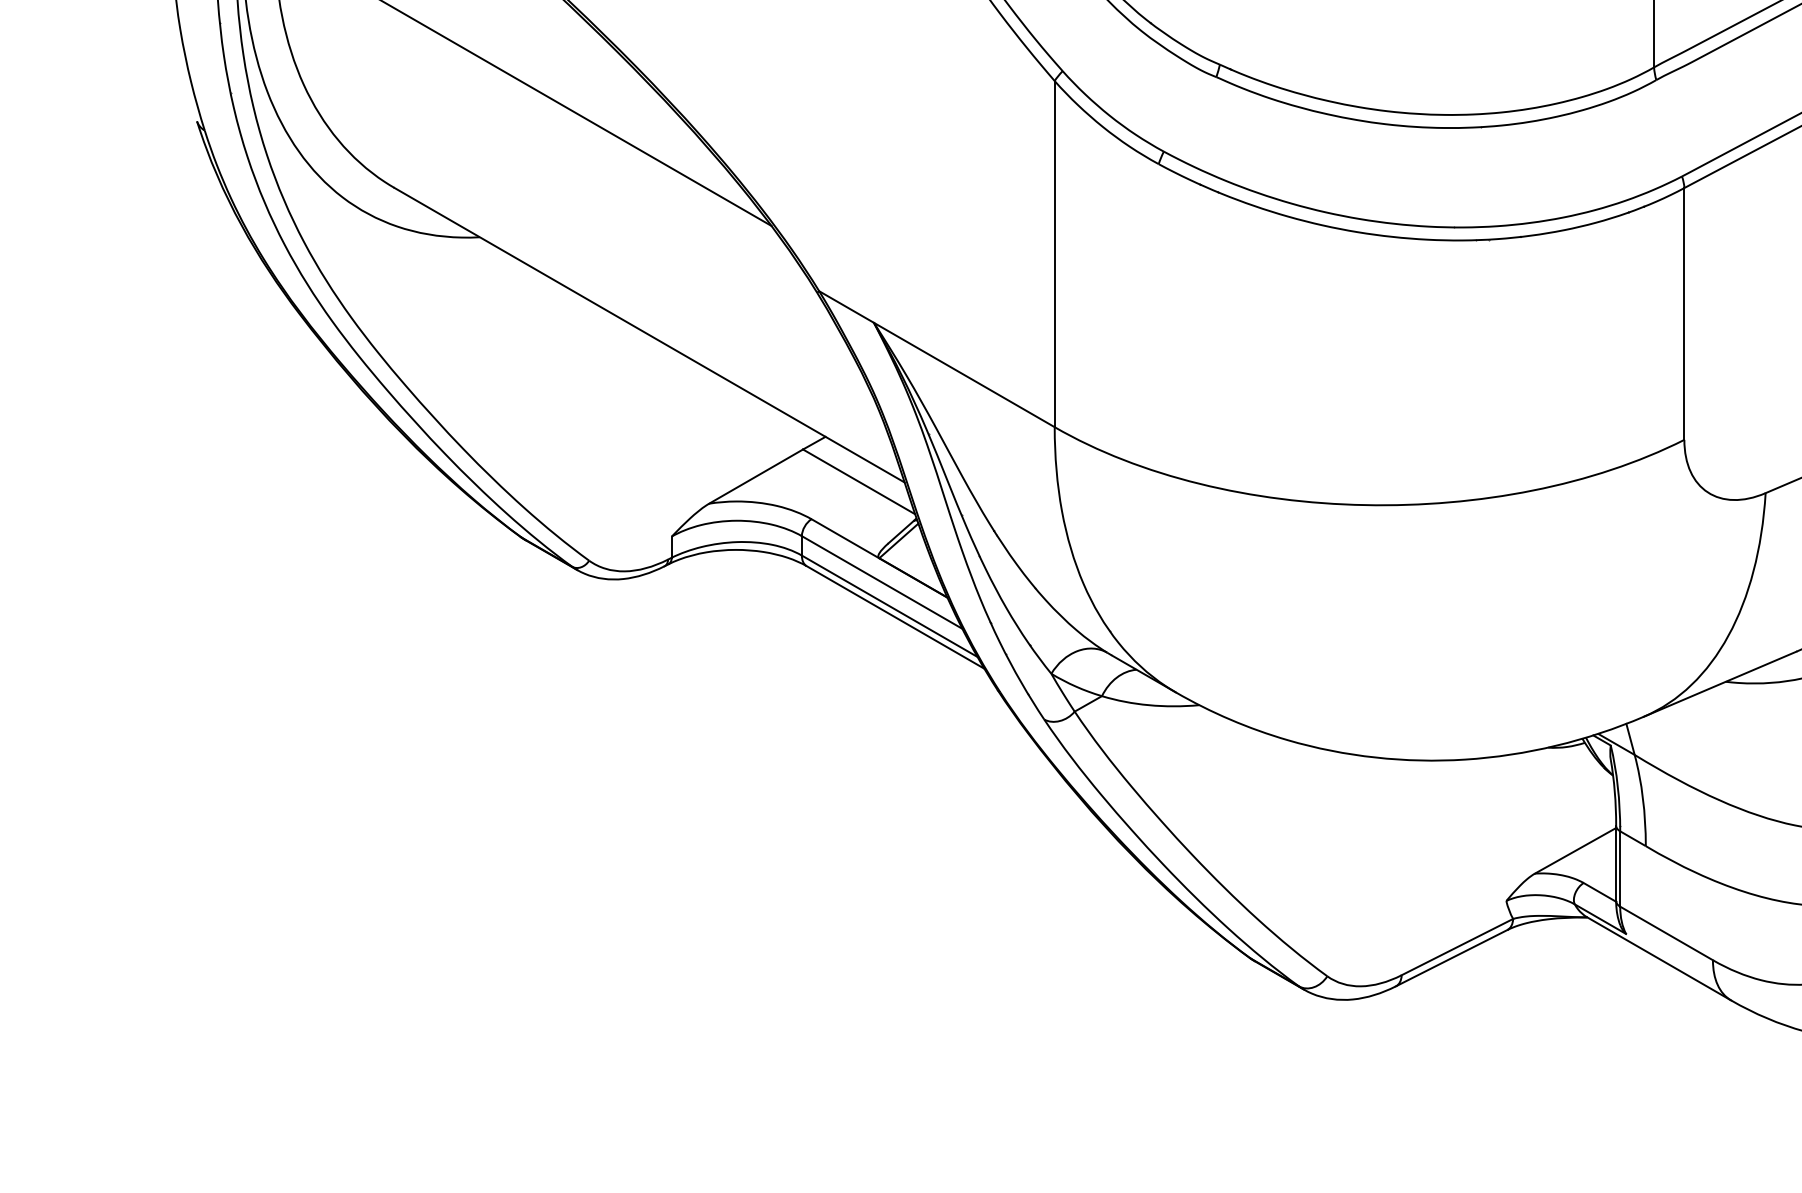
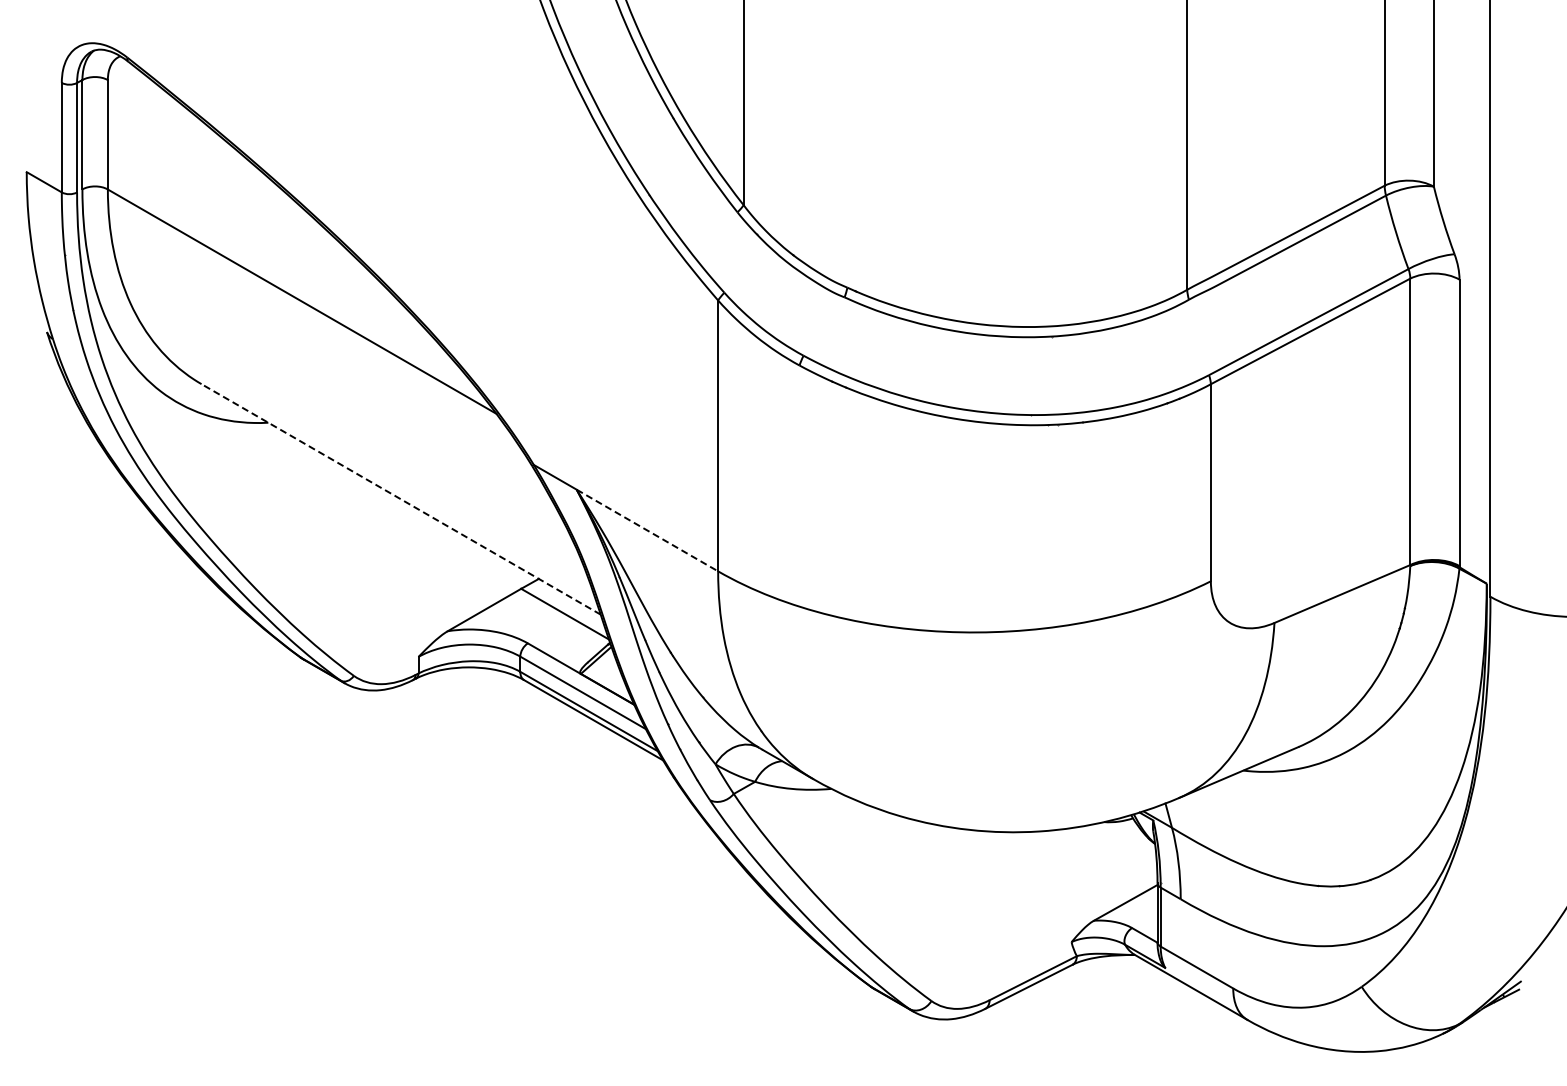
line: (648, 335) -> (400, 499), solid -> dashed
line: (964, 374) -> (647, 530), solid -> dashed

